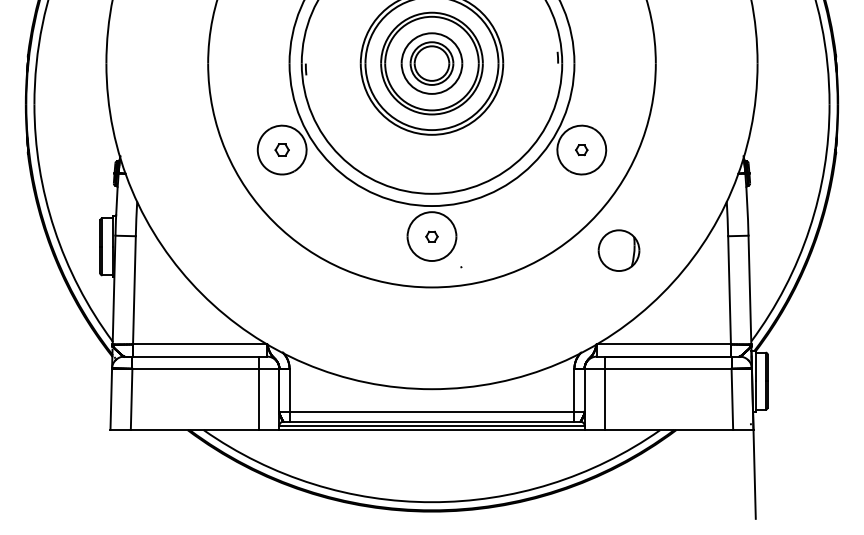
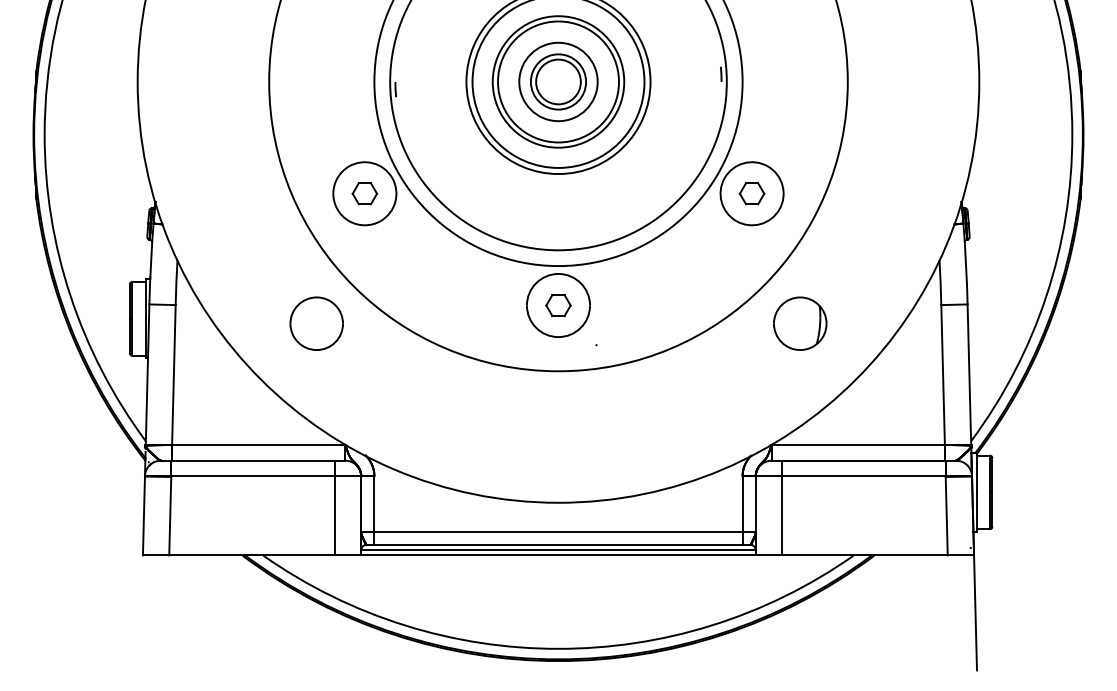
part: (281, 149) -> (364, 193), size x1.43
part: (581, 149) -> (751, 193), size x1.67
part: (432, 236) -> (558, 305), size x1.67
part: (244, 250) -> (316, 323), added

